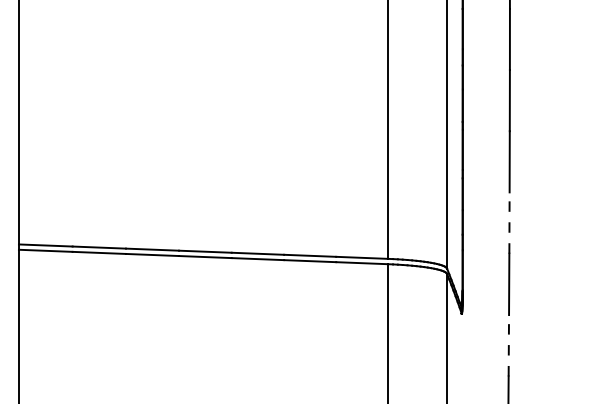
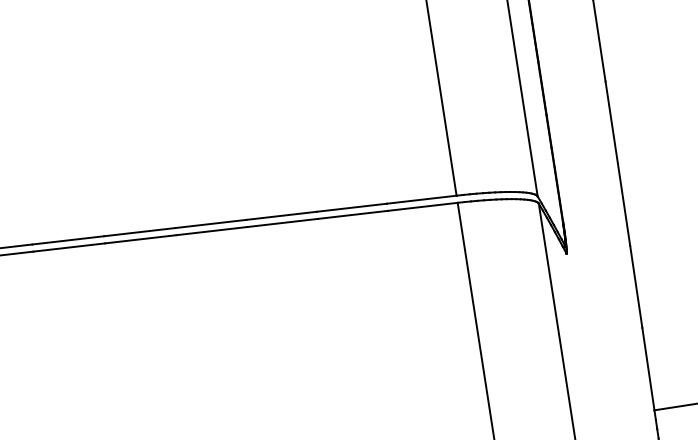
line: (509, 223) -> (611, 123), dashed -> solid
line: (508, 345) -> (635, 286), dashed -> solid

